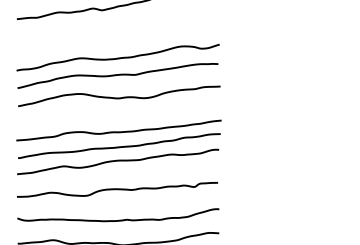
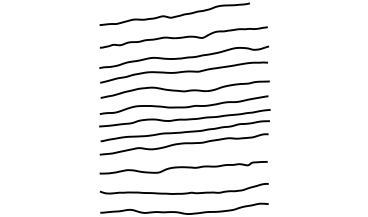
part: (117, 33) -> (183, 37), added
curve: (117, 116) -> (183, 106), added

